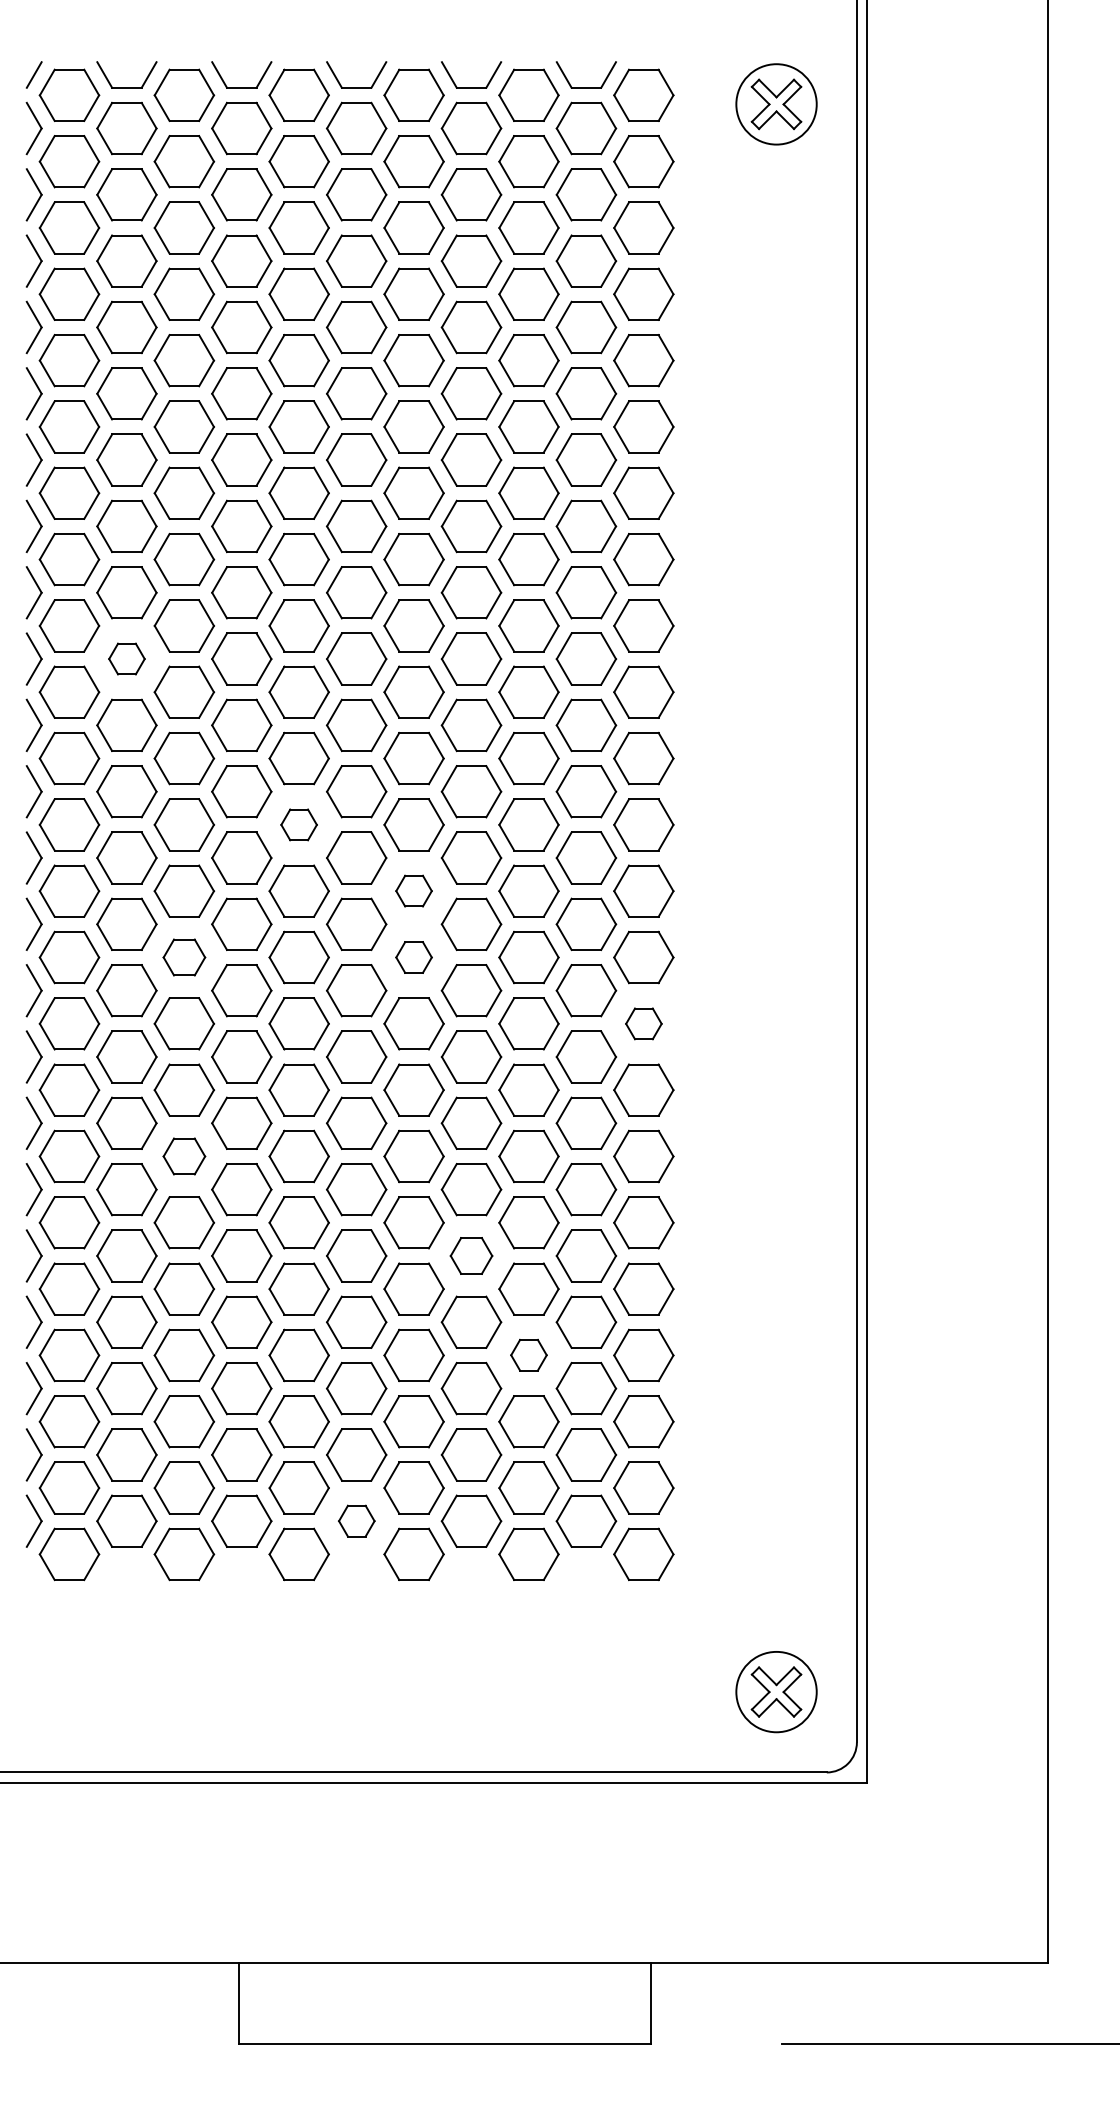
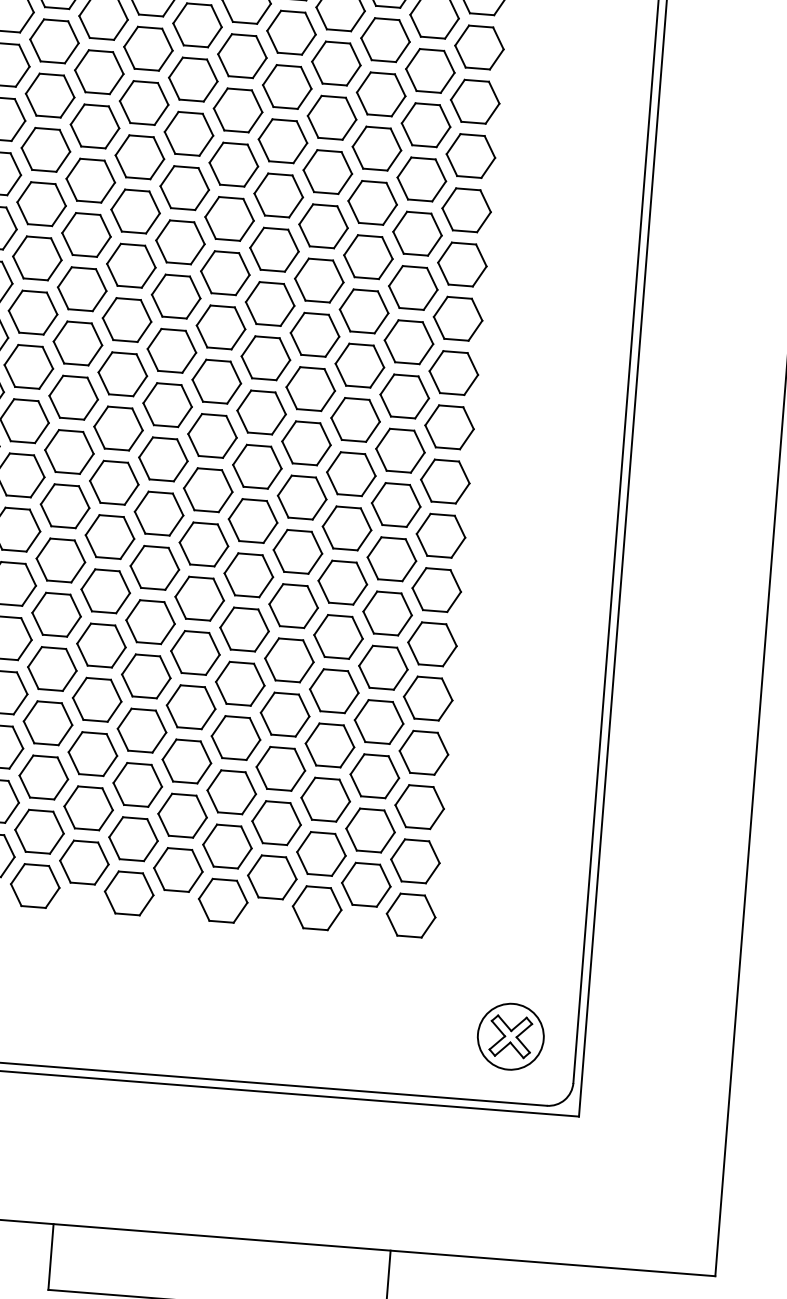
part: (126, 658) -> (45, 149), size x1.67
part: (298, 824) -> (175, 296), size x1.67
part: (413, 890) -> (265, 357), size x1.67
part: (184, 957) -> (73, 397), size x1.43
part: (413, 957) -> (261, 412), size x1.67
part: (643, 1023) -> (445, 481), size x1.67
part: (184, 1156) -> (60, 560), size x1.43
part: (471, 1255) -> (289, 659), size x1.43
part: (528, 1354) -> (329, 744), size x1.67
part: (356, 1520) -> (178, 869), size x1.67

